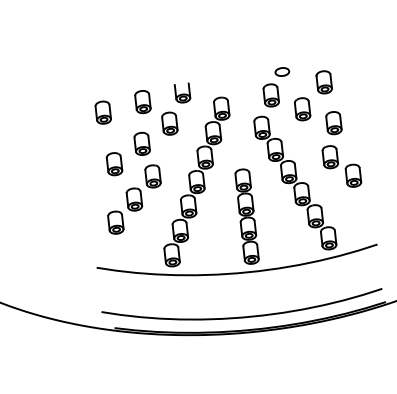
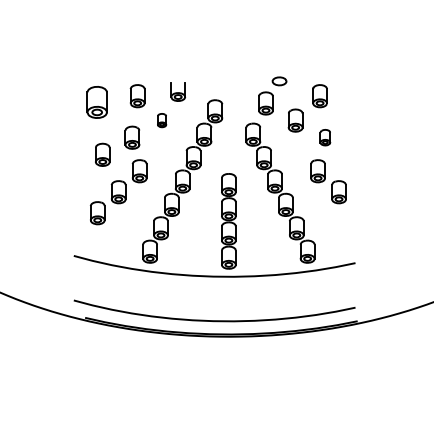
part: (102, 112) -> (96, 102), size x1.4
part: (334, 122) -> (325, 137), size x0.7
part: (169, 123) -> (161, 120), size x0.6

